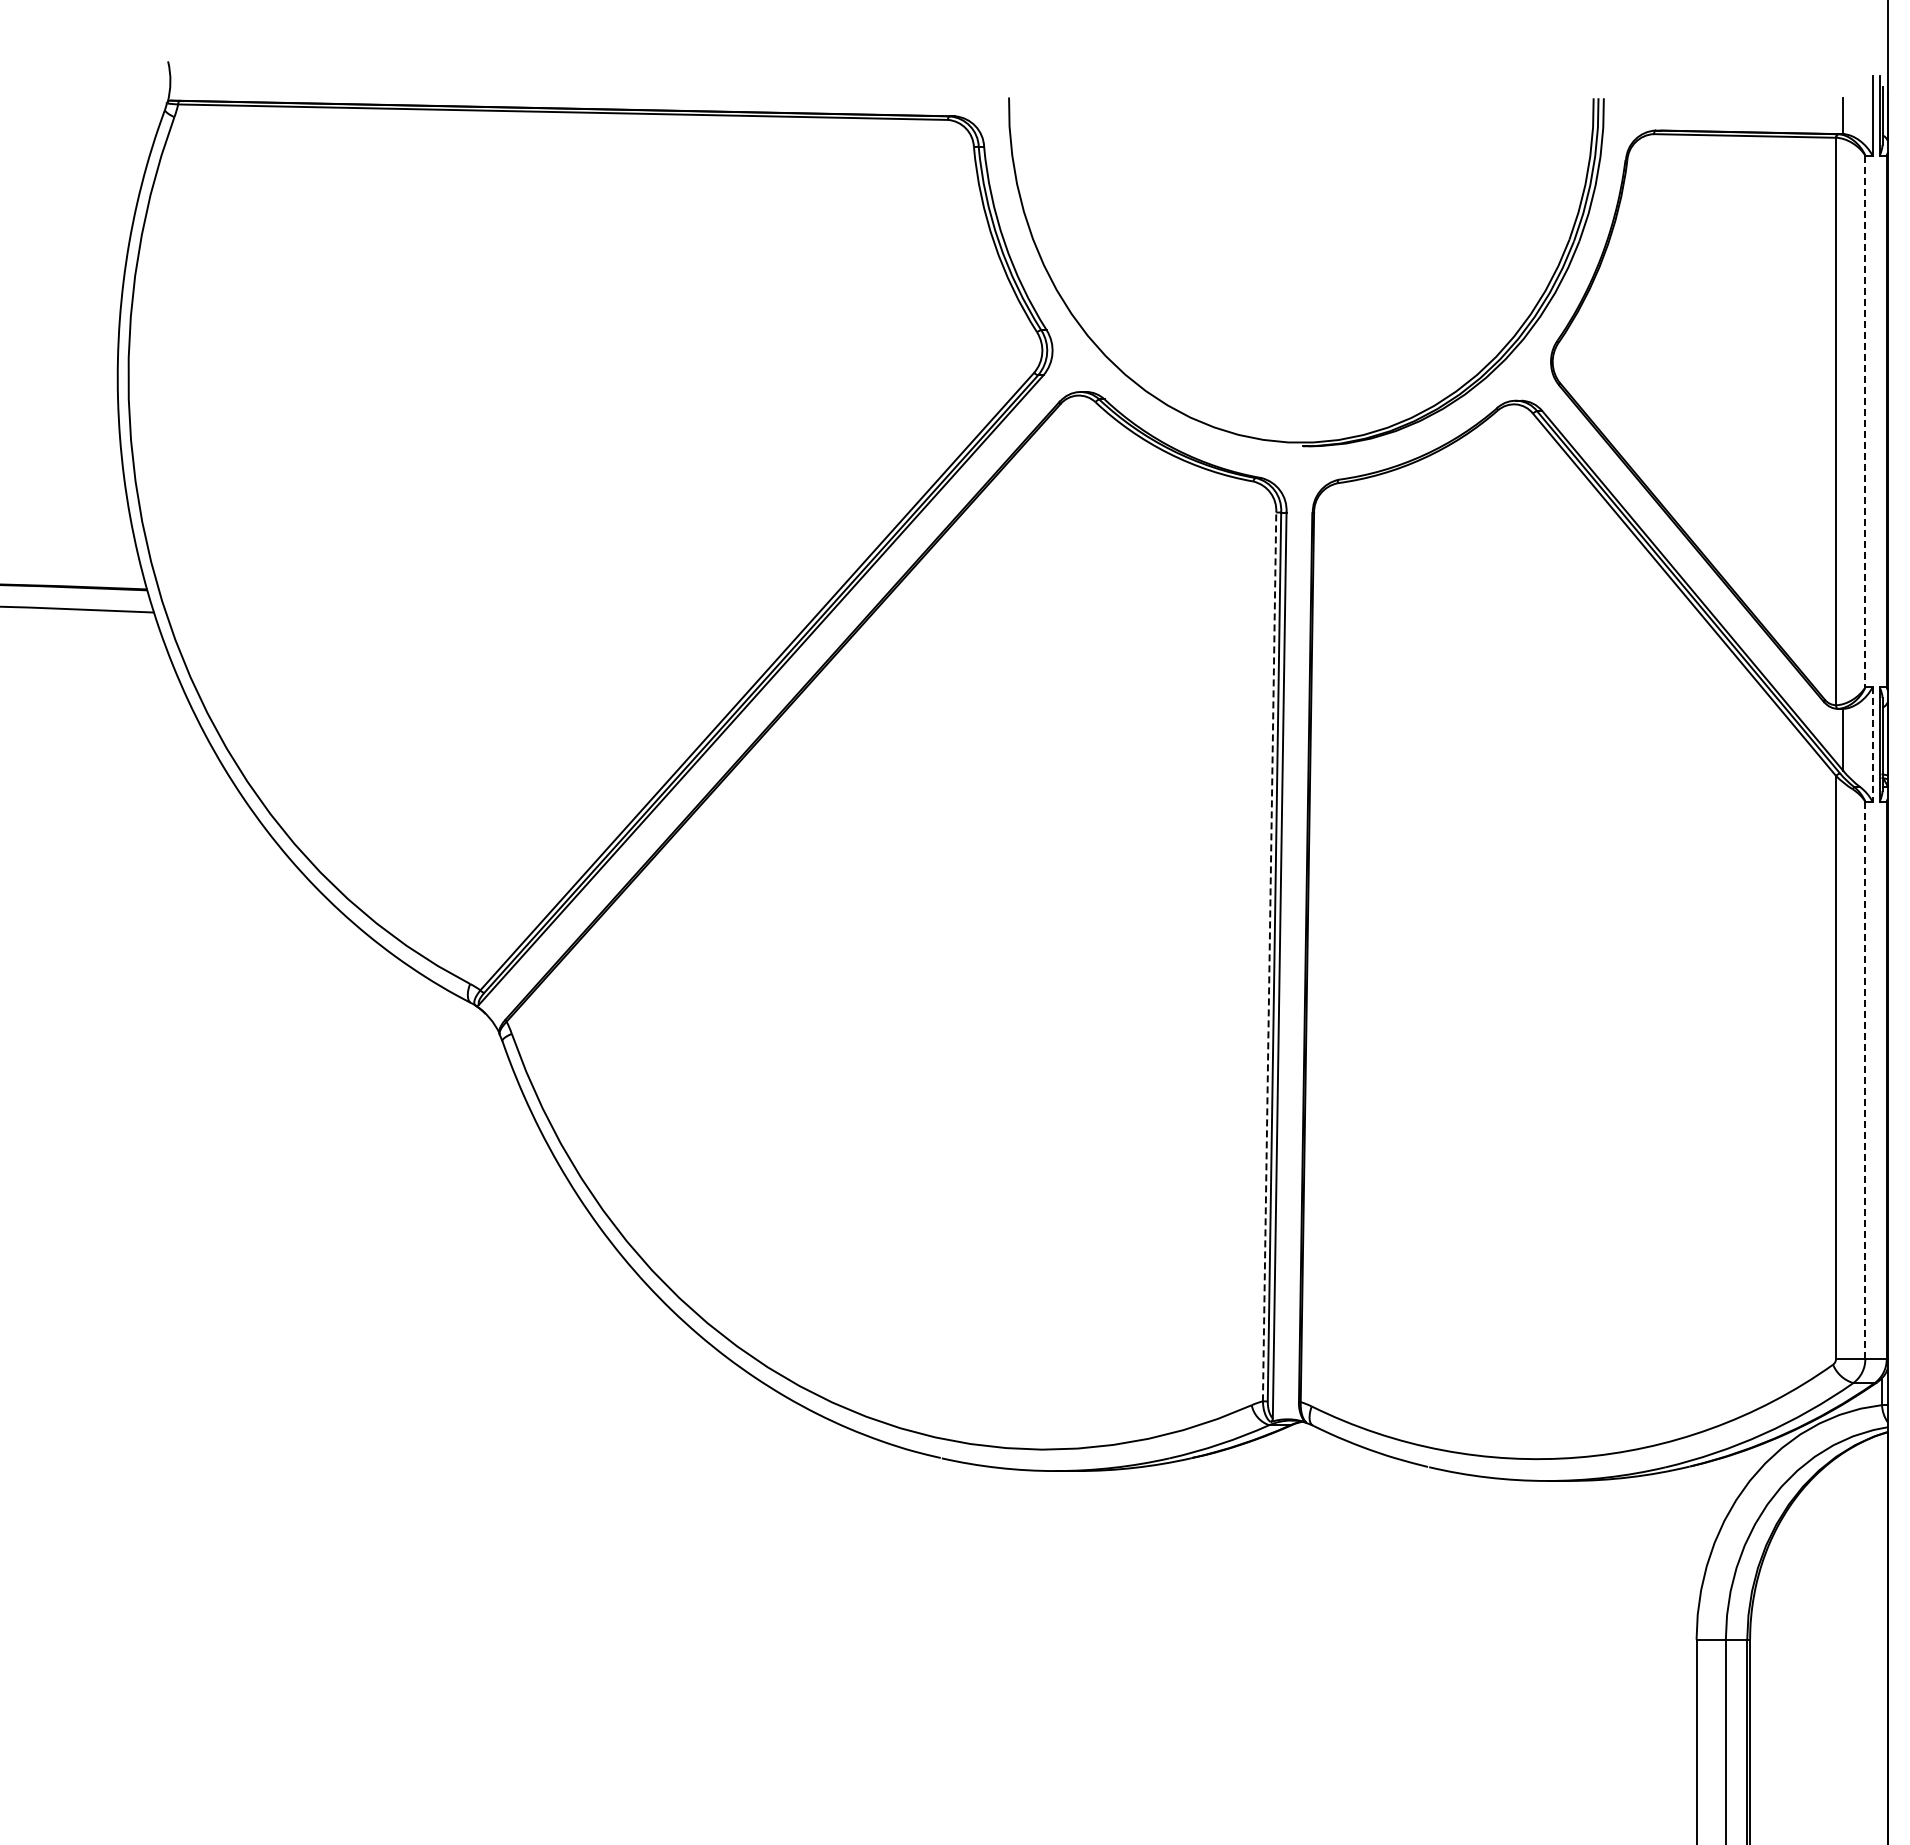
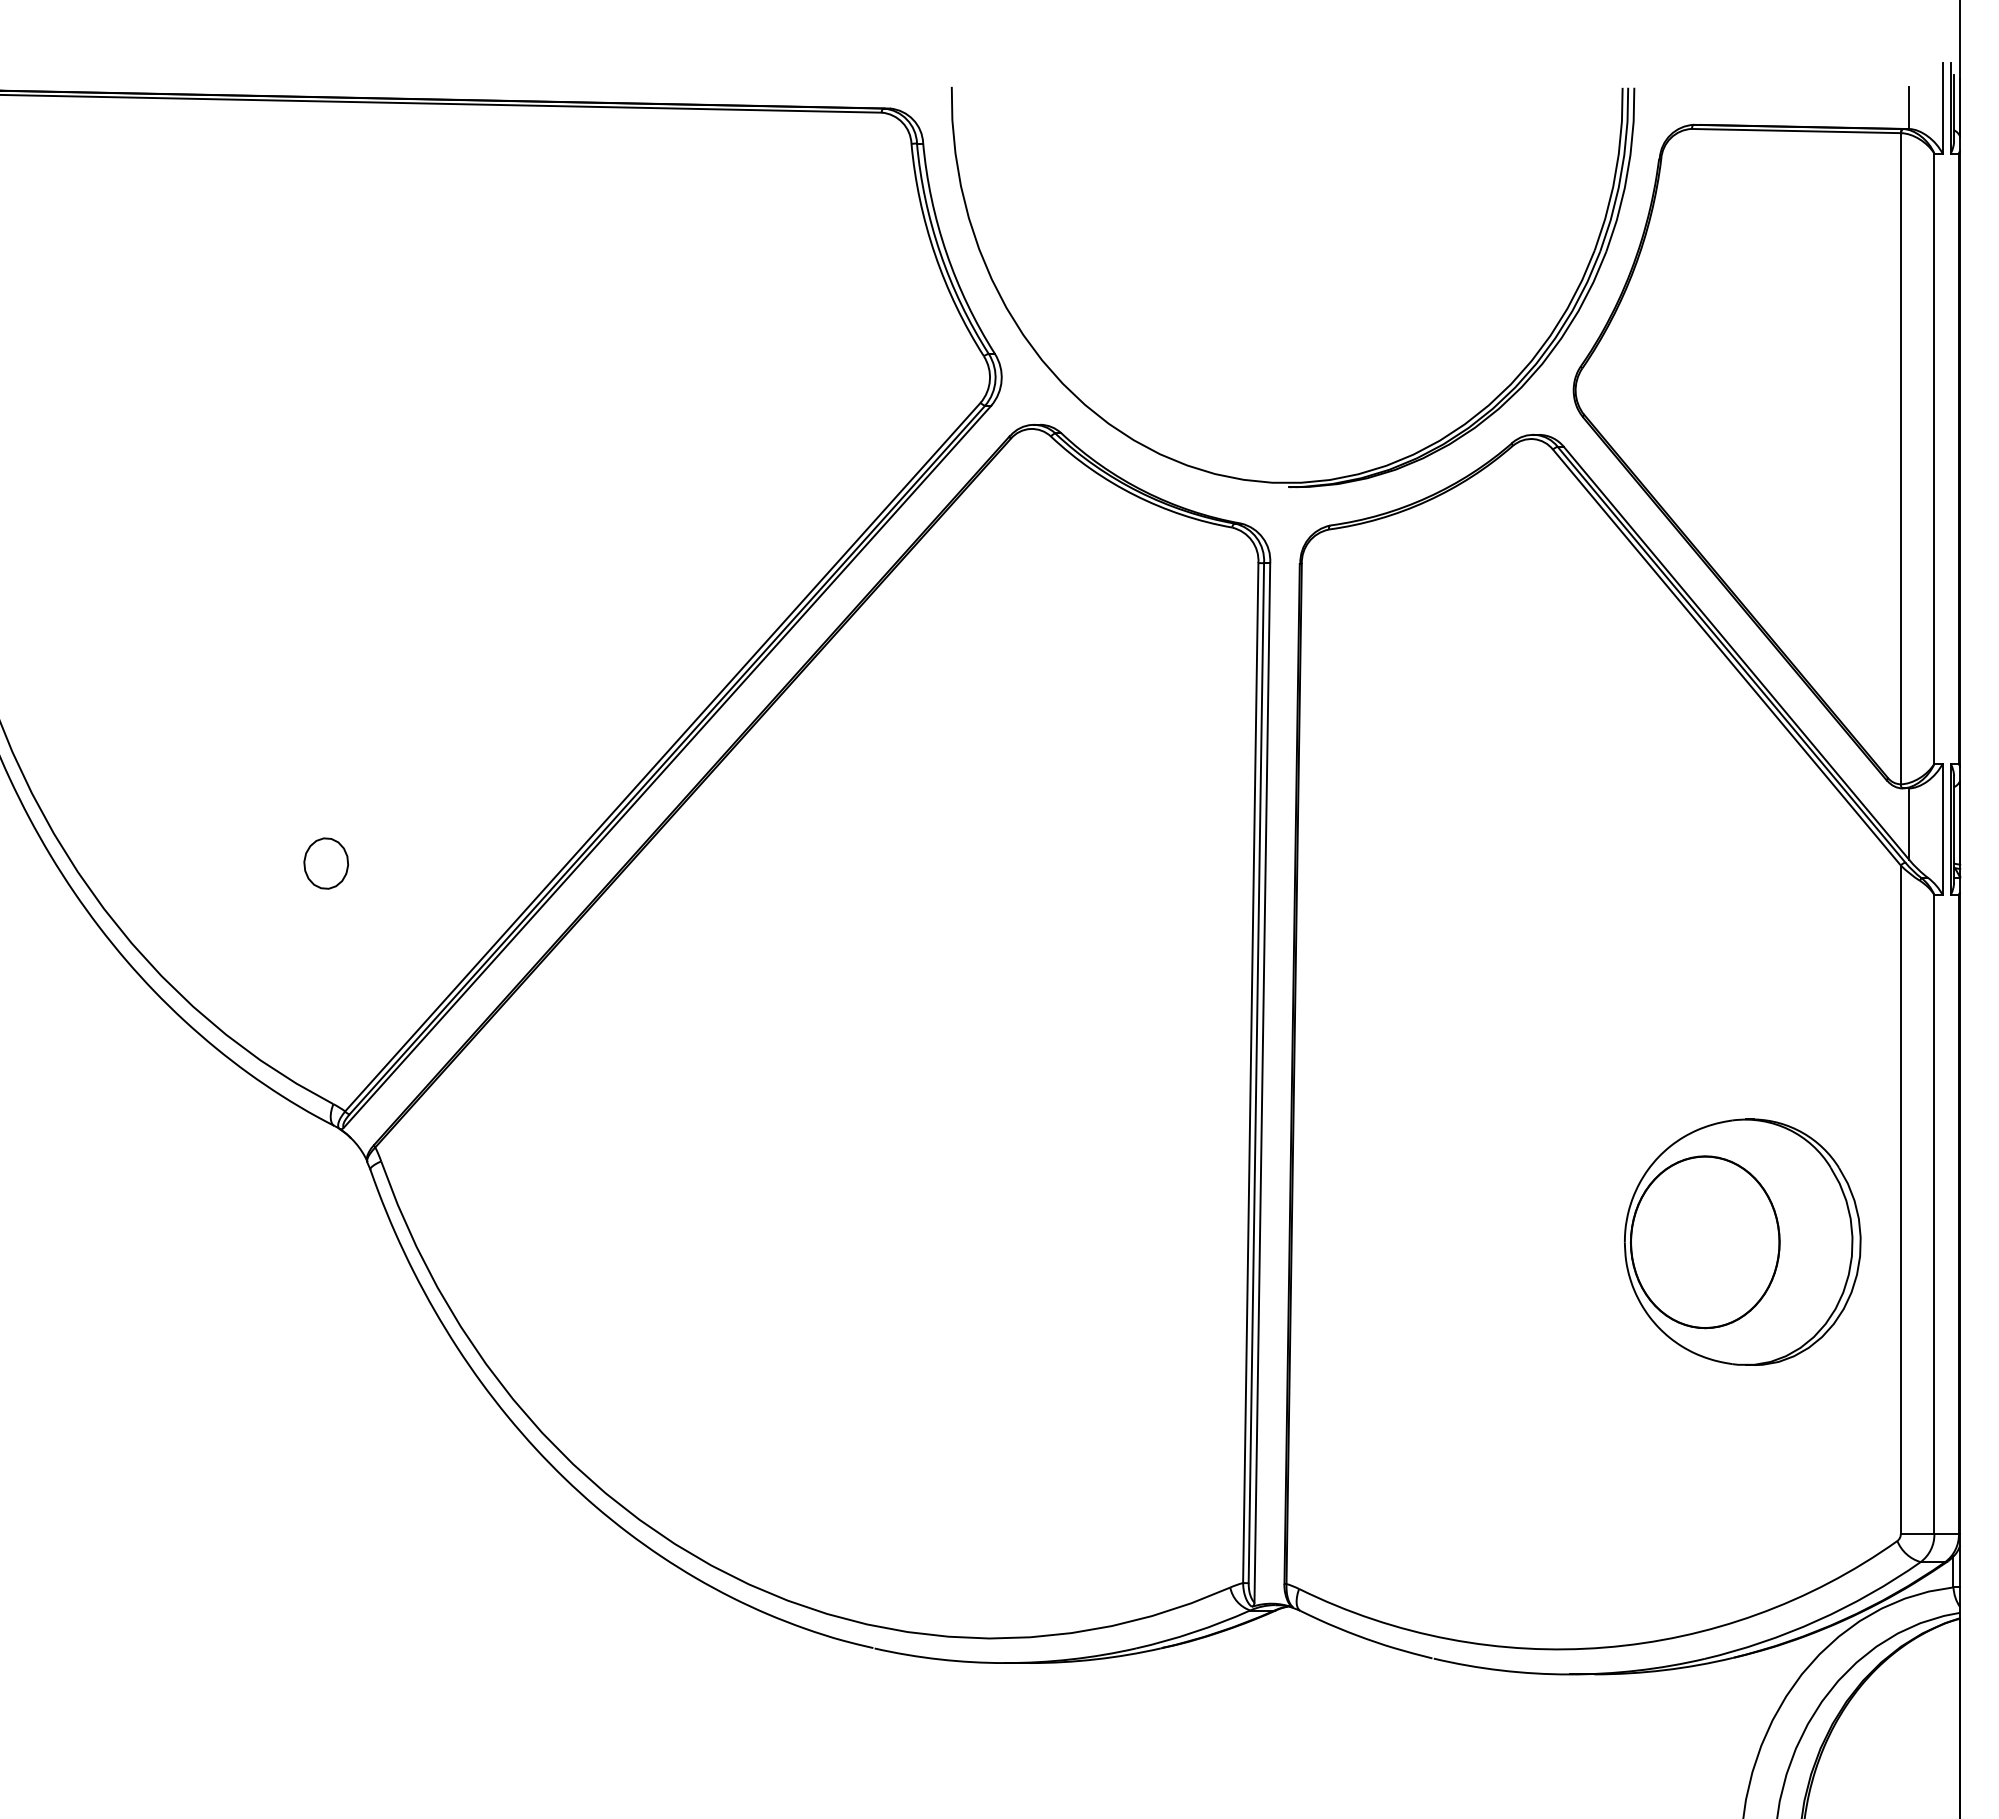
line: (1865, 421) -> (1934, 458), dashed -> solid
line: (1872, 745) -> (1942, 830), dashed -> solid
part: (463, 774) -> (325, 863), added
line: (1269, 956) -> (1250, 1072), dashed -> solid
line: (1865, 1080) -> (1934, 1214), dashed -> solid
part: (1697, 1104) -> (1741, 1242), added

